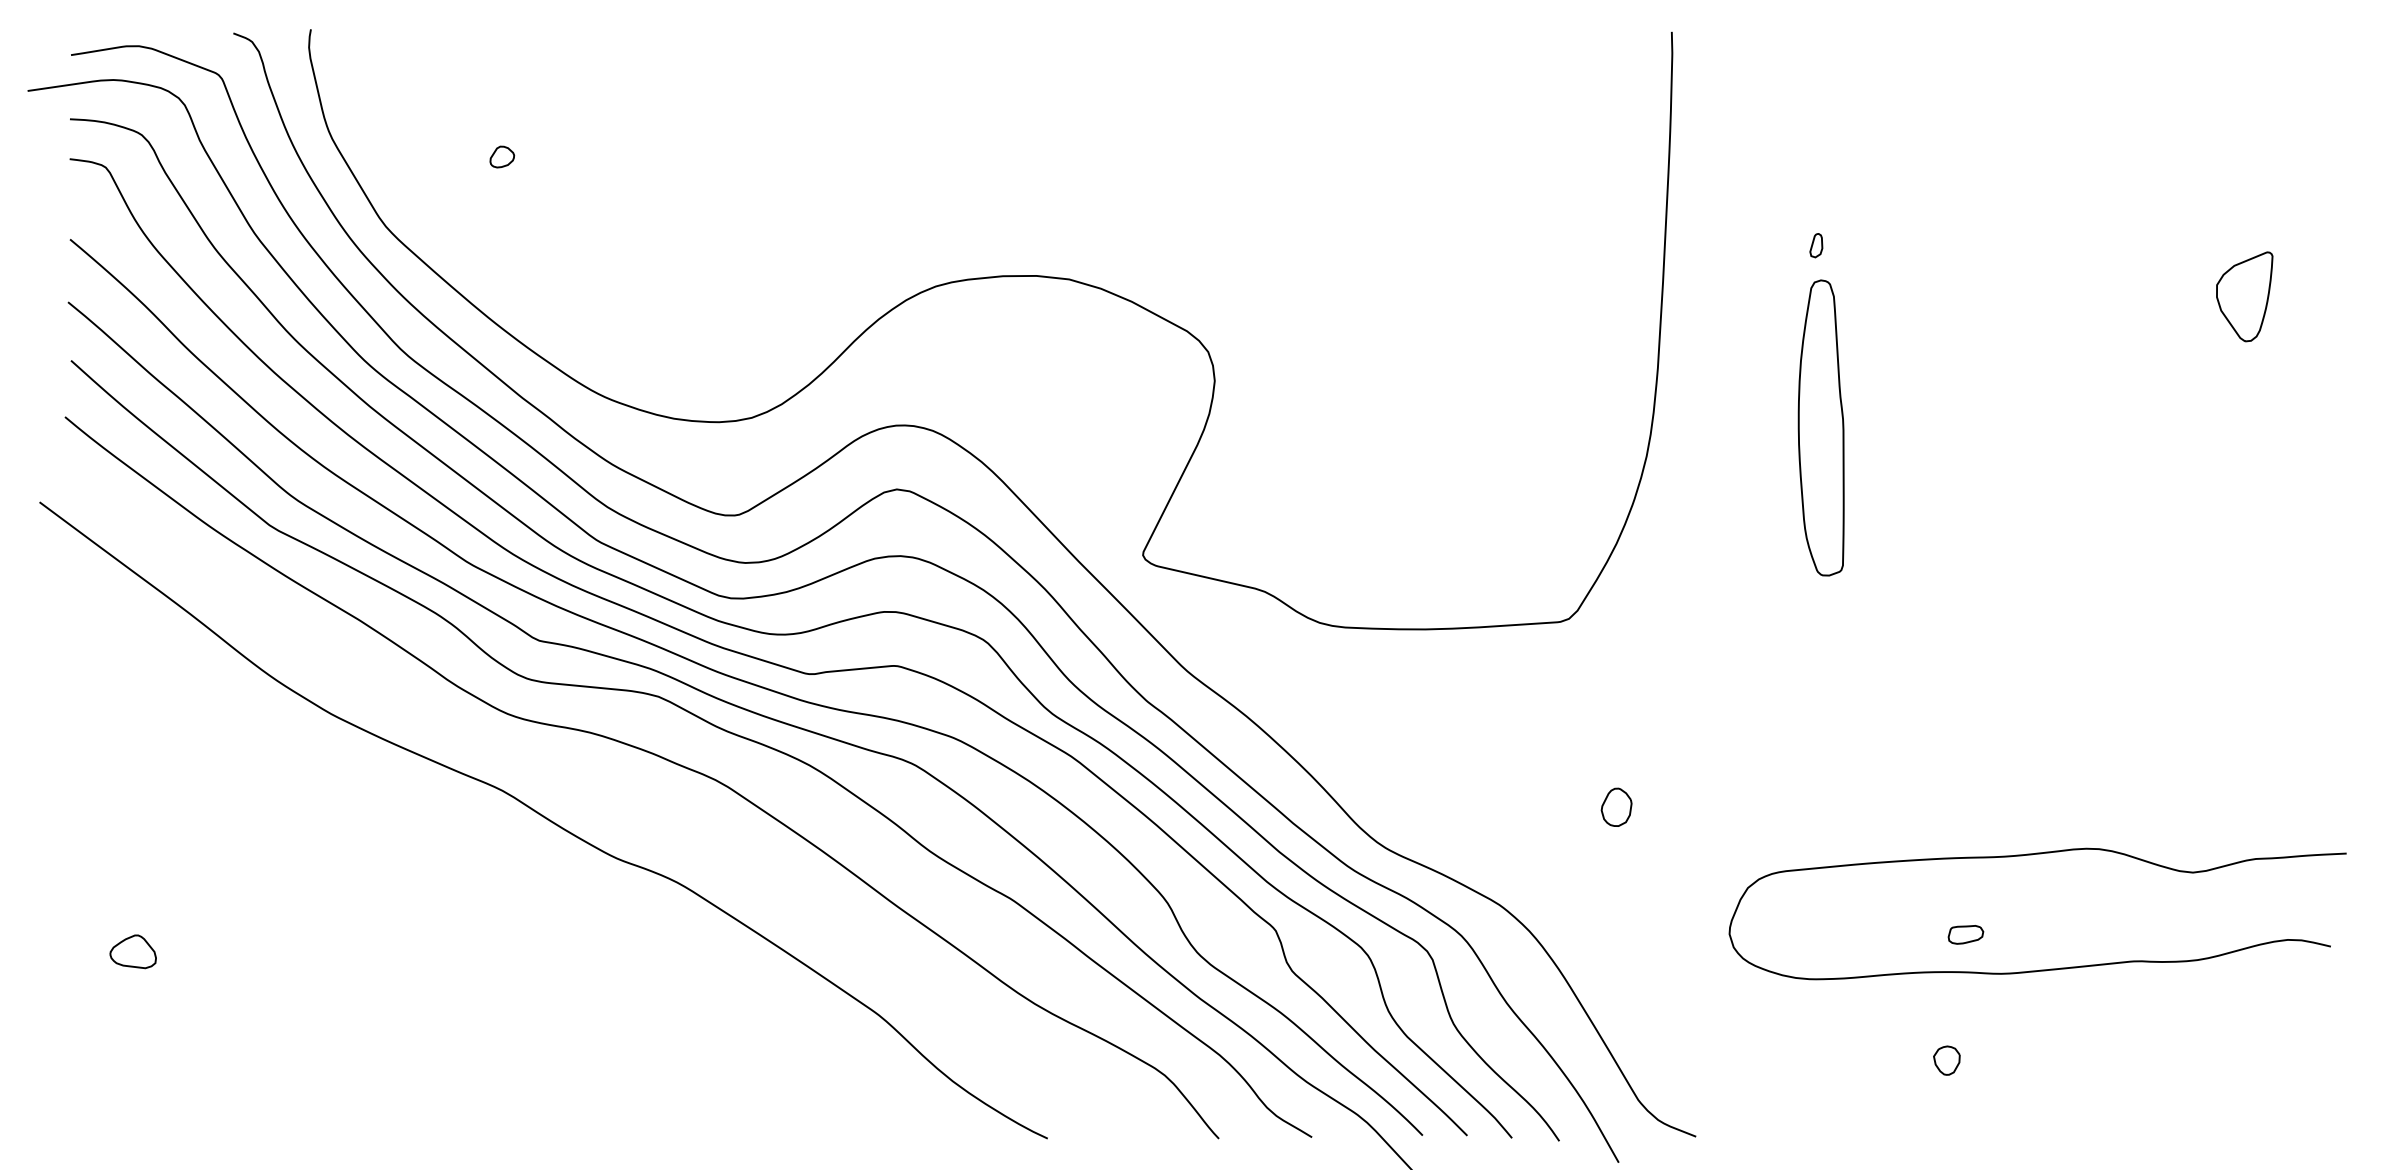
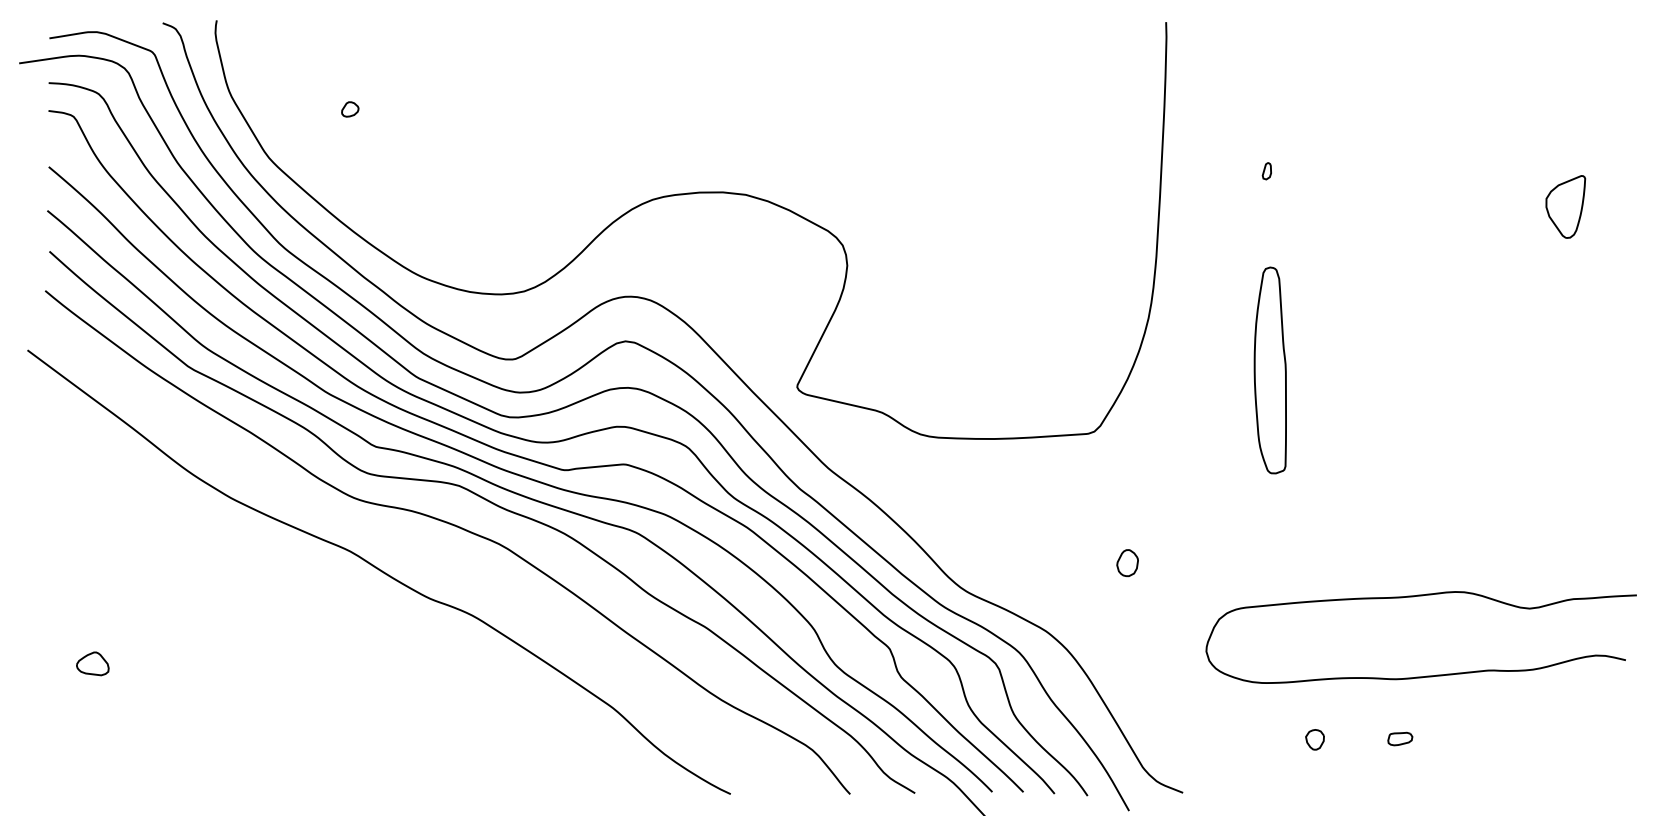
part: (1819, 428) -> (1269, 370), moved
part: (1966, 934) -> (1400, 738), moved
part: (1946, 1060) -> (1314, 739), moved

